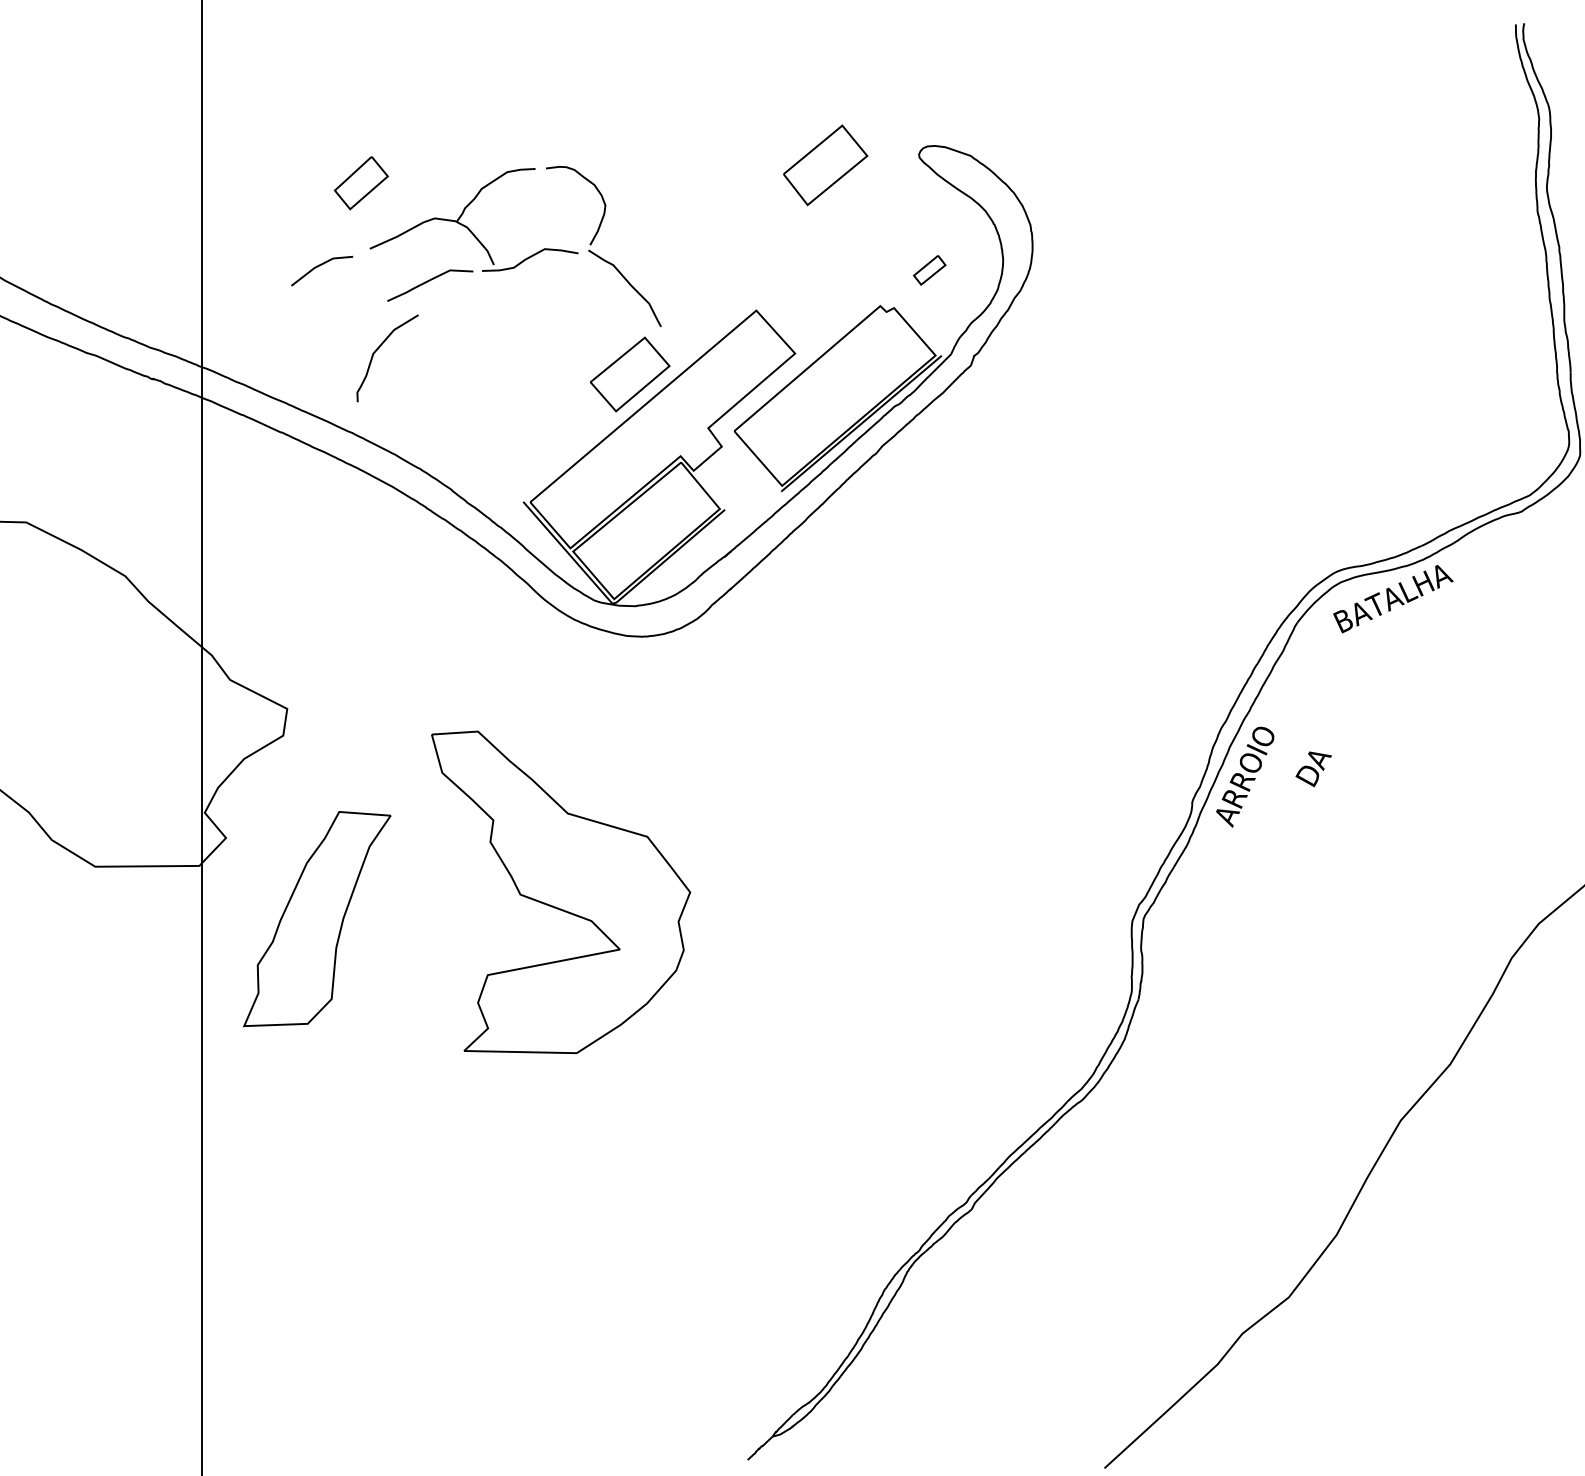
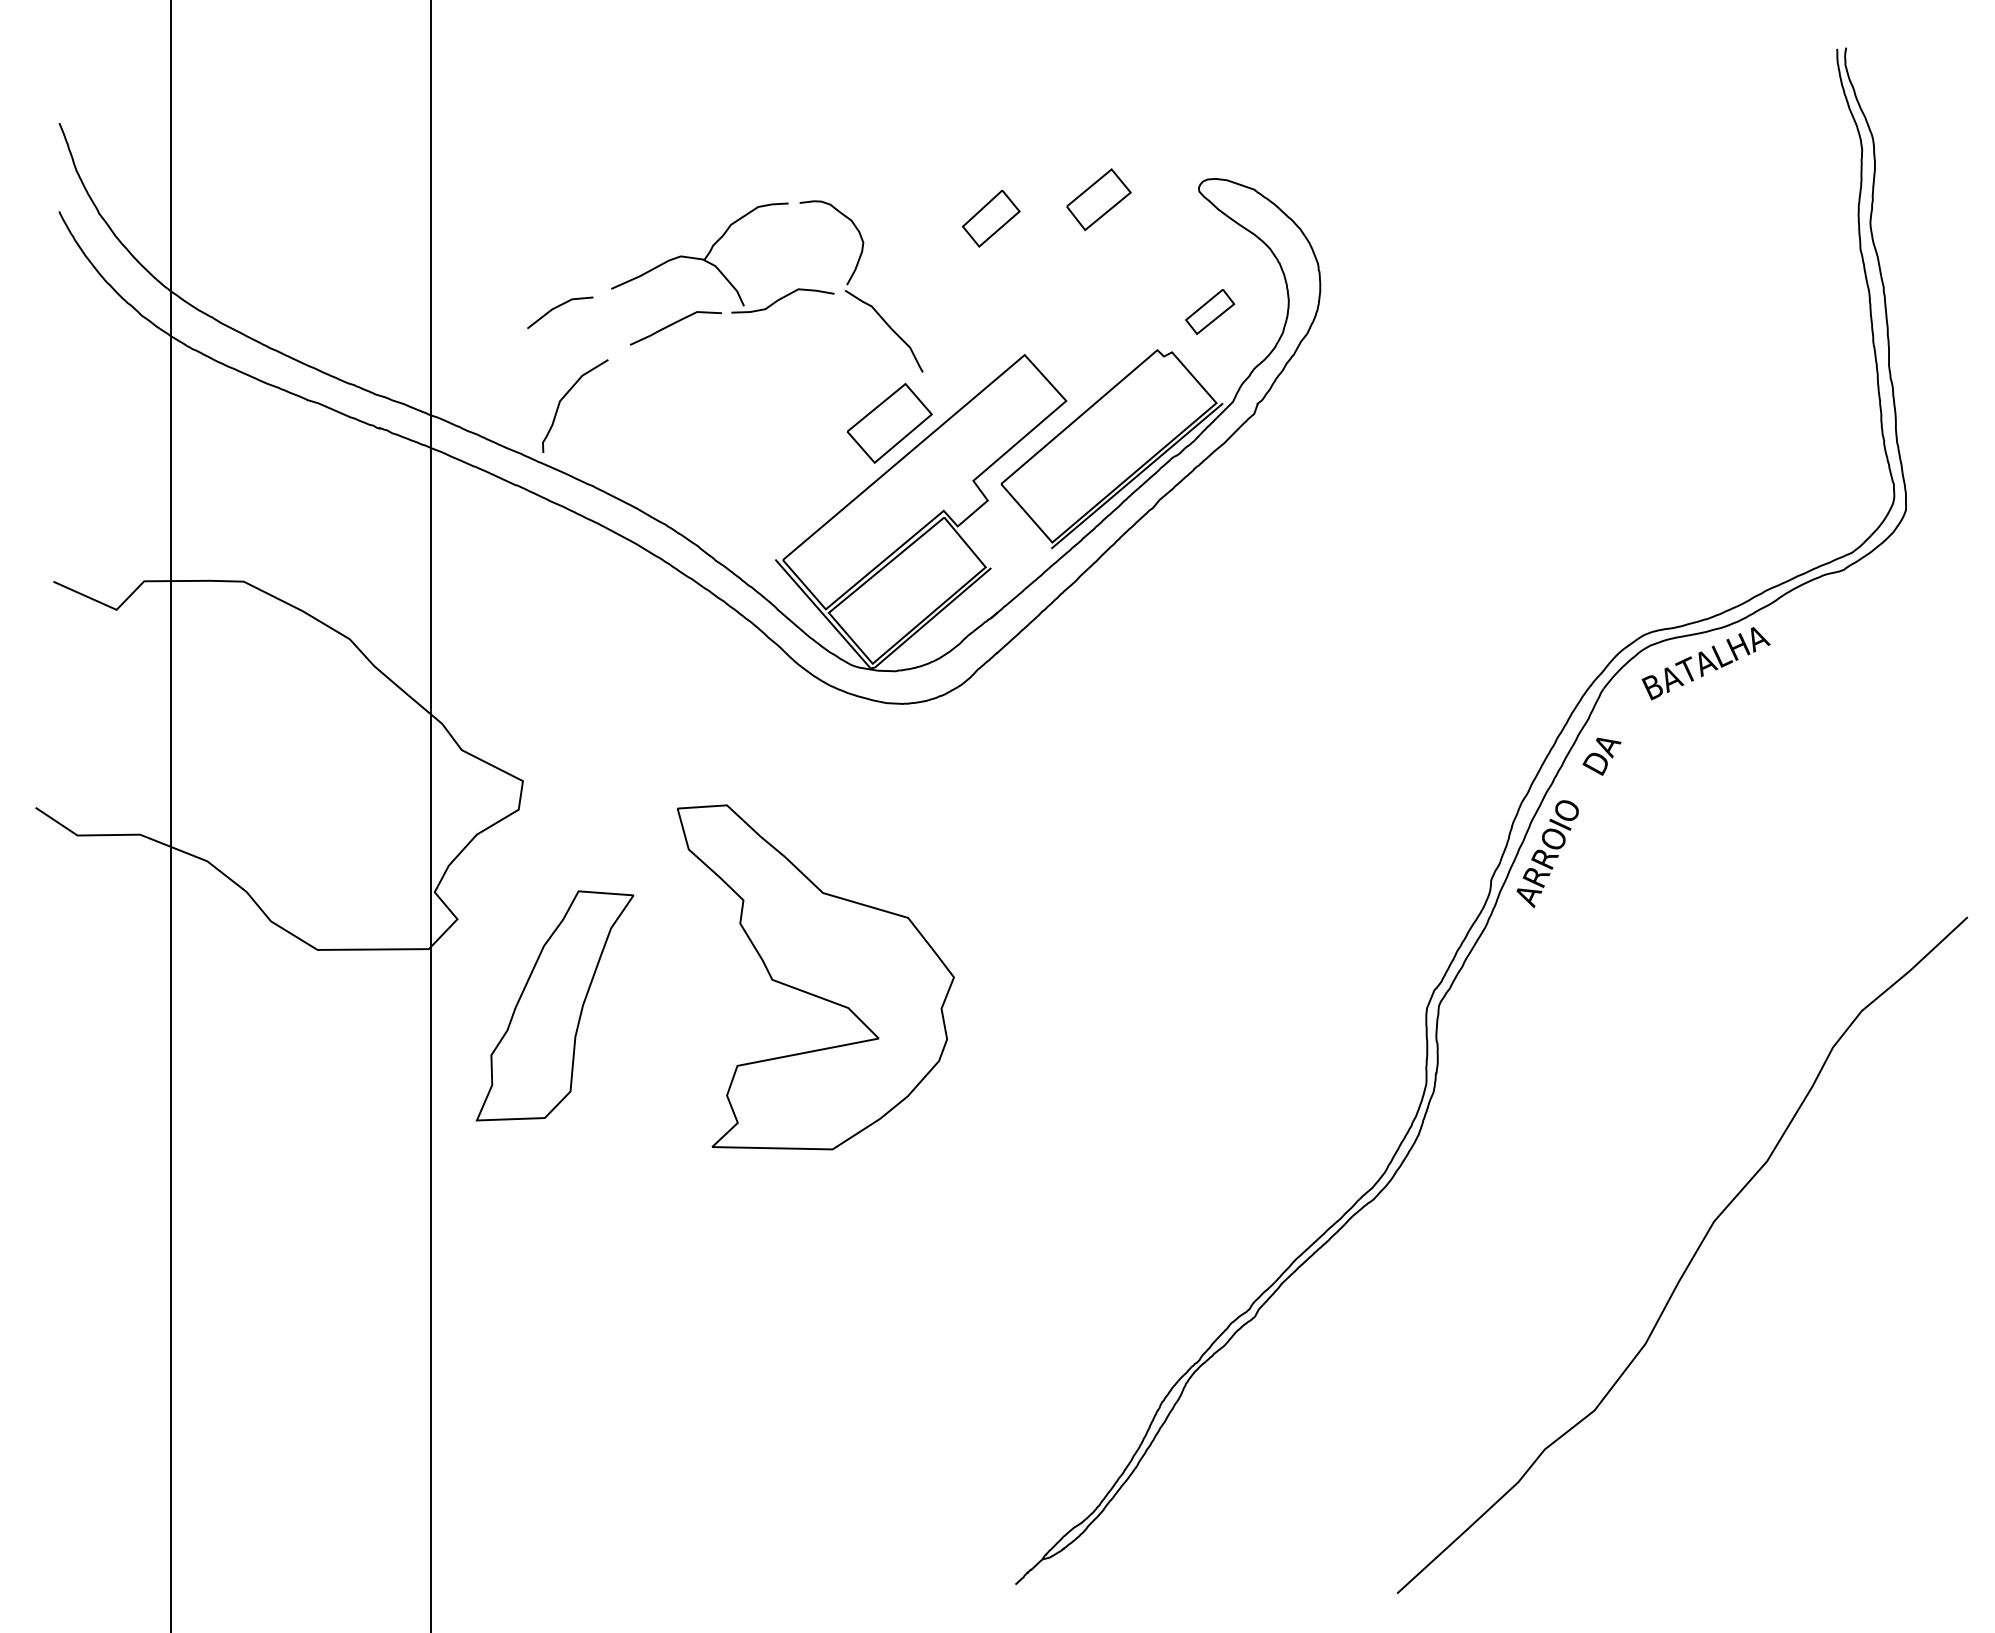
part: (825, 165) -> (1098, 199), size x0.71
part: (360, 182) -> (990, 218), moved
part: (929, 269) -> (1210, 311), size x1.43
curve: (378, 349) -> (565, 396), moved
text: (1313, 769) -> (1601, 756), moved

